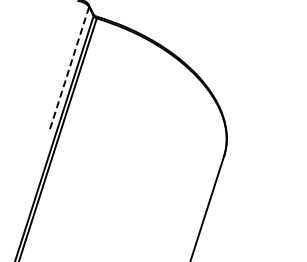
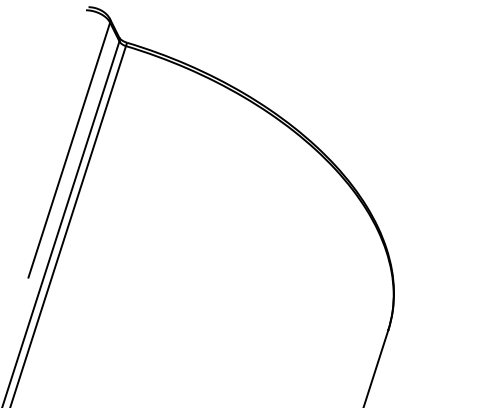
line: (69, 68) -> (69, 149), dashed -> solid

